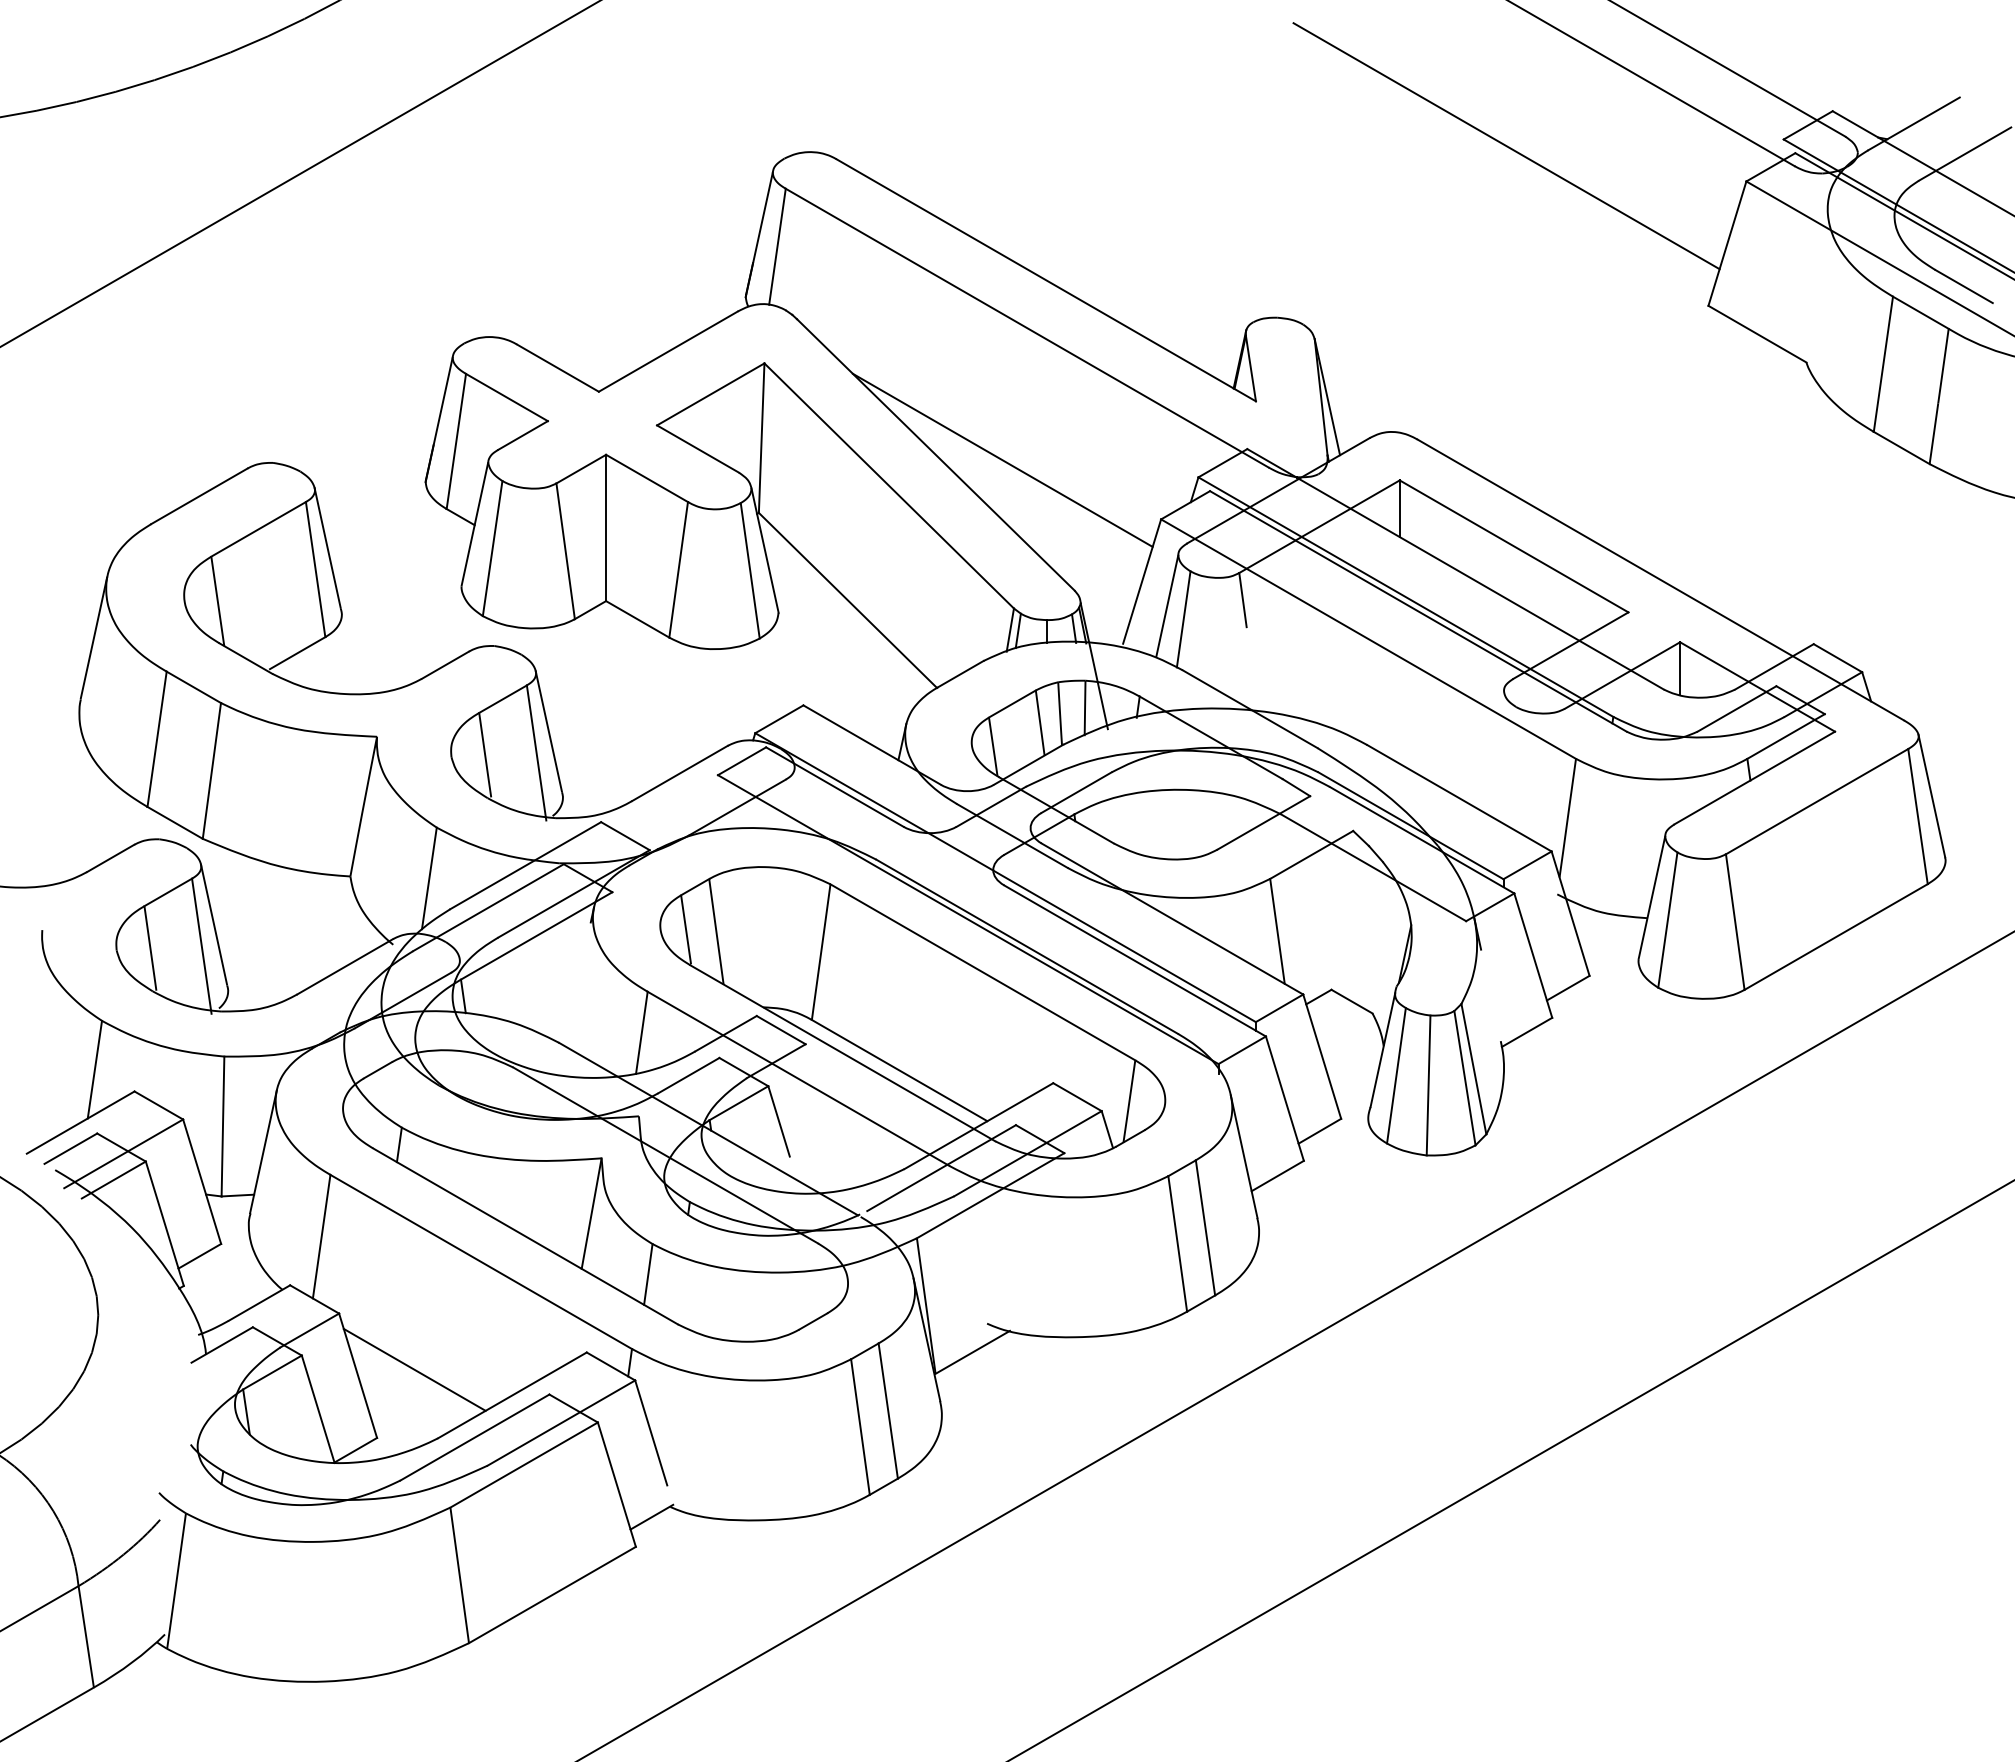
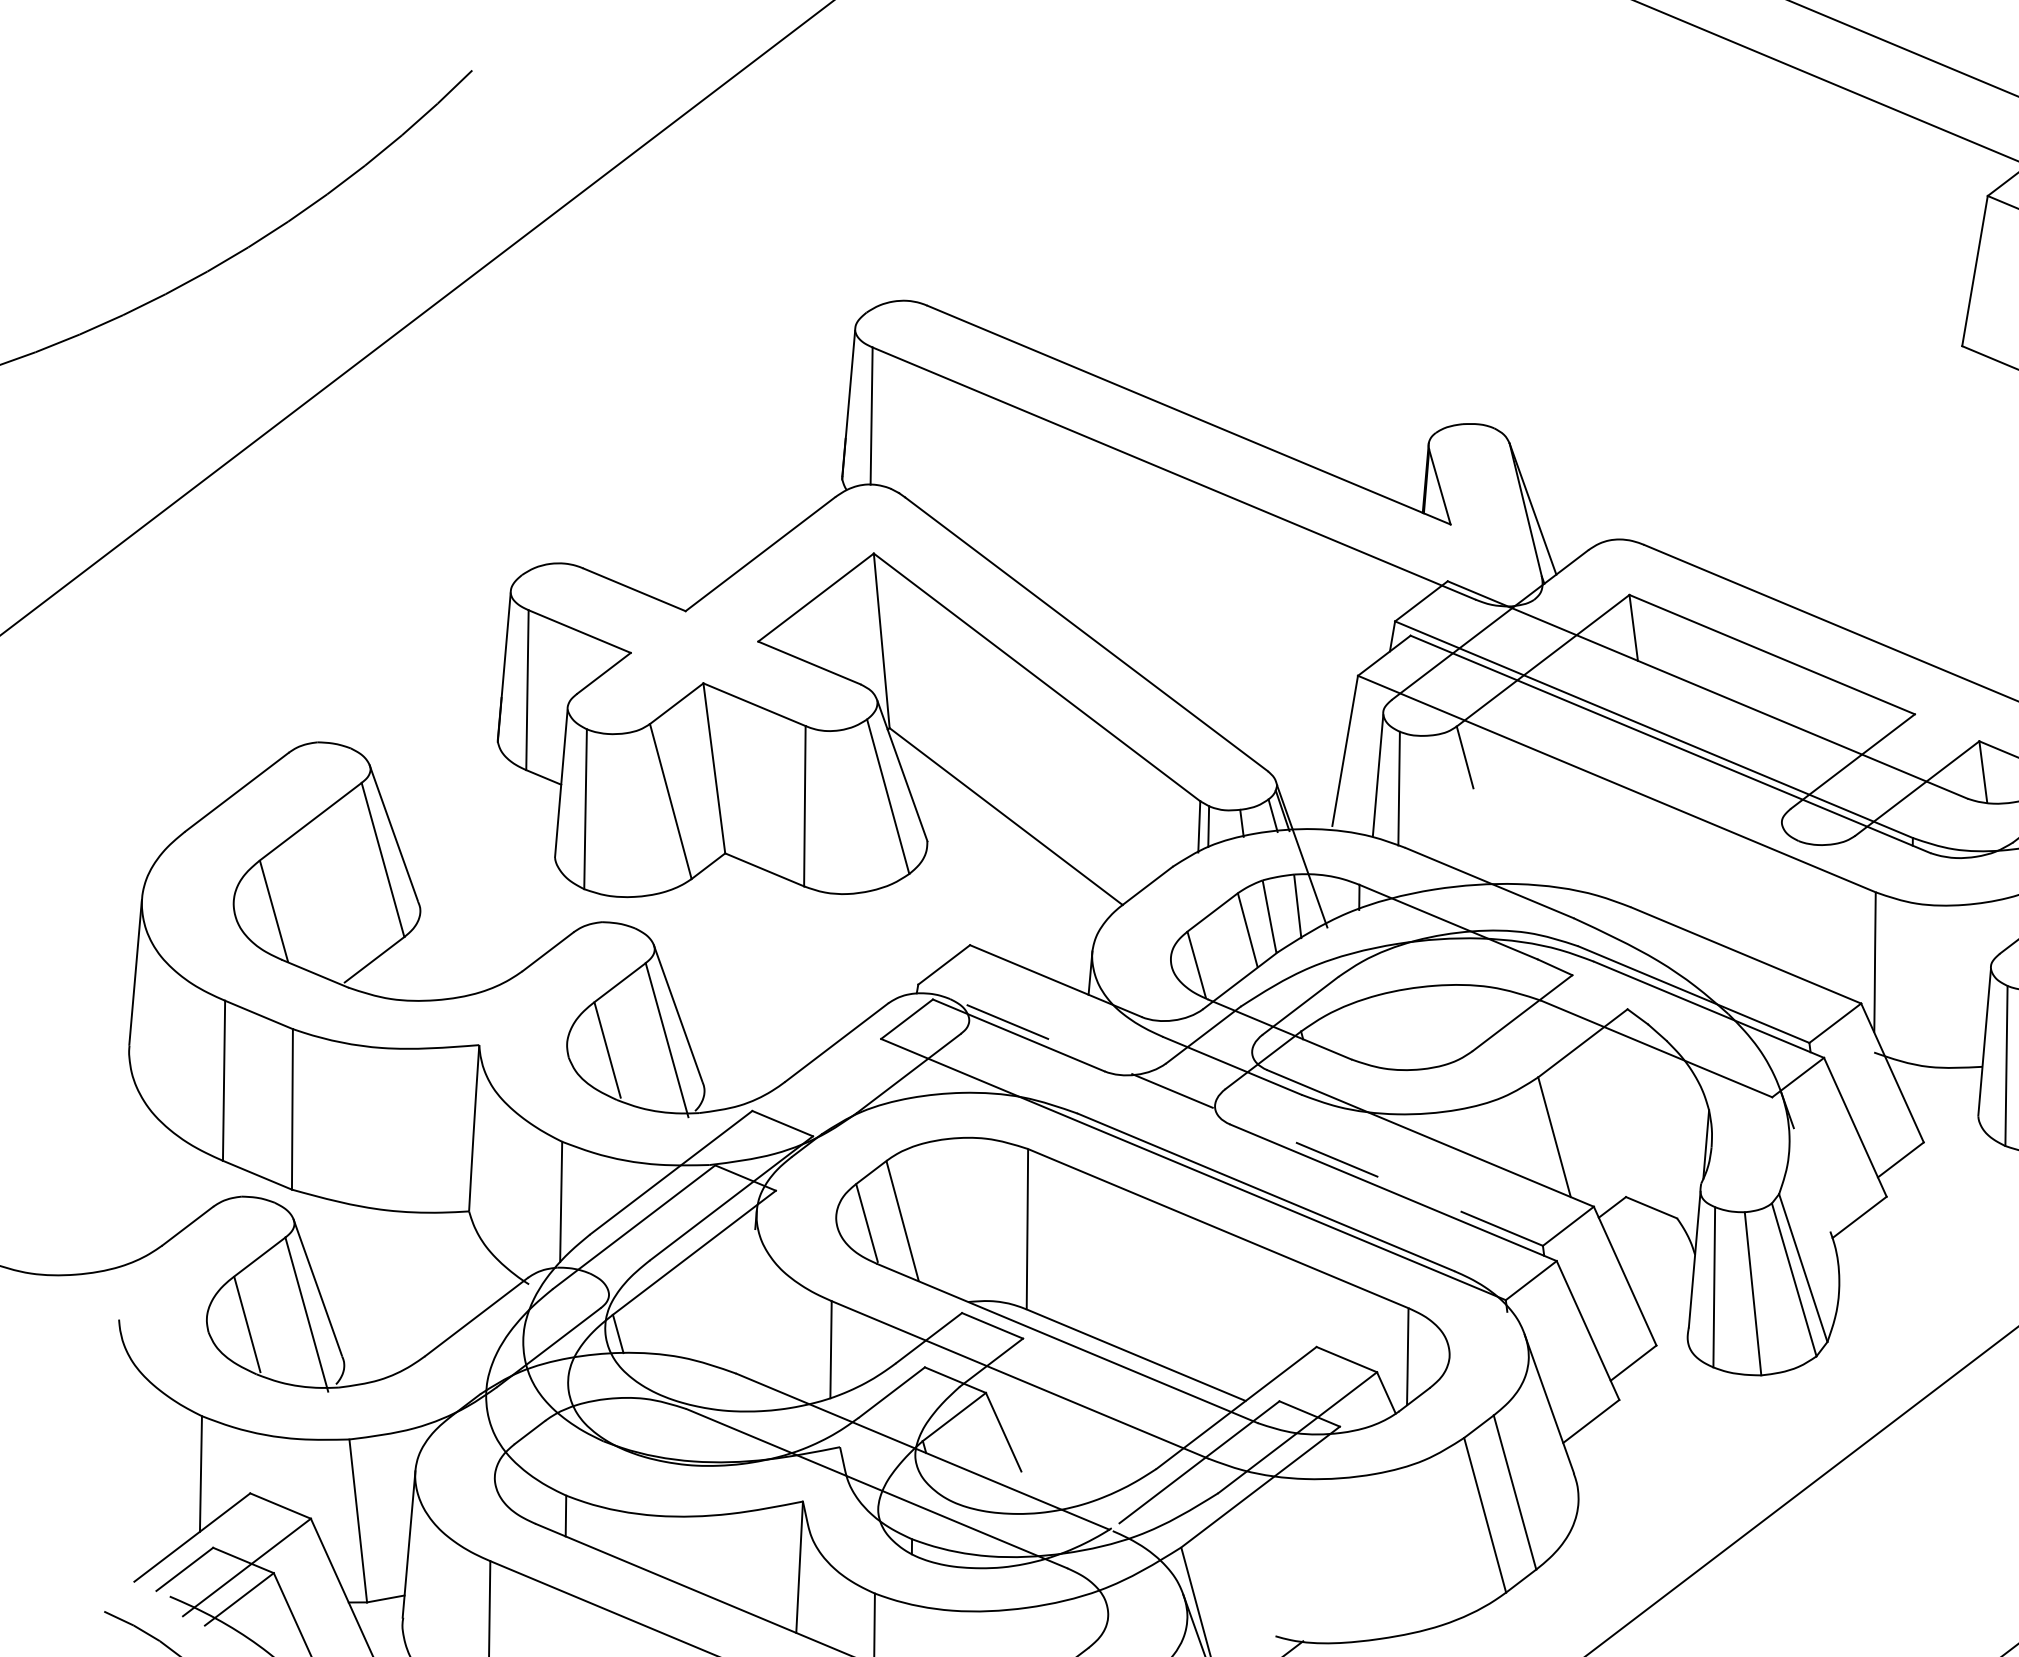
line: (1506, 146) -> (1703, 191), removed
line: (1002, 459) -> (1164, 629), removed
line: (1005, 877) -> (1230, 1115), solid -> dashed

